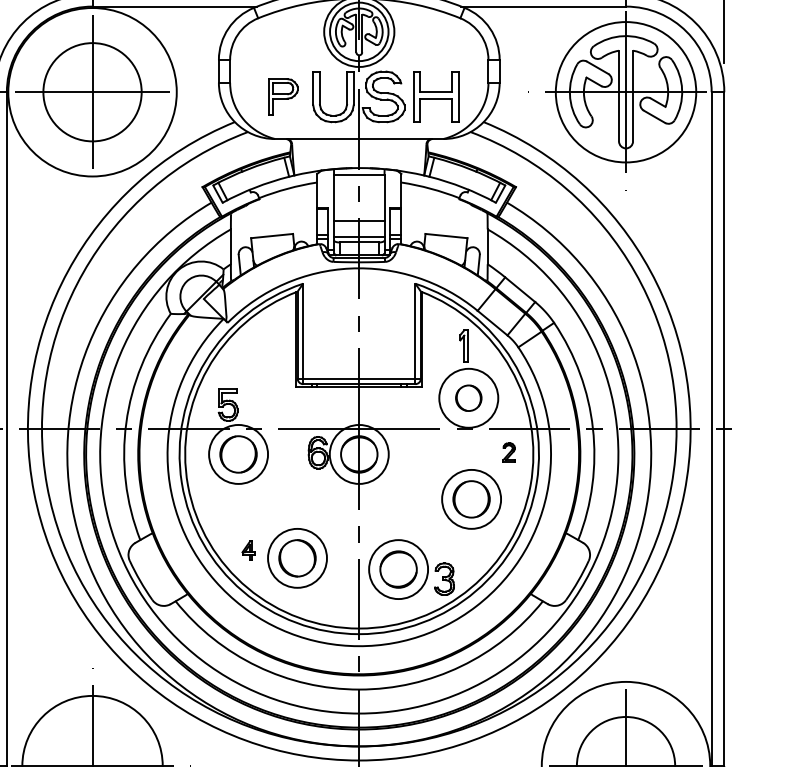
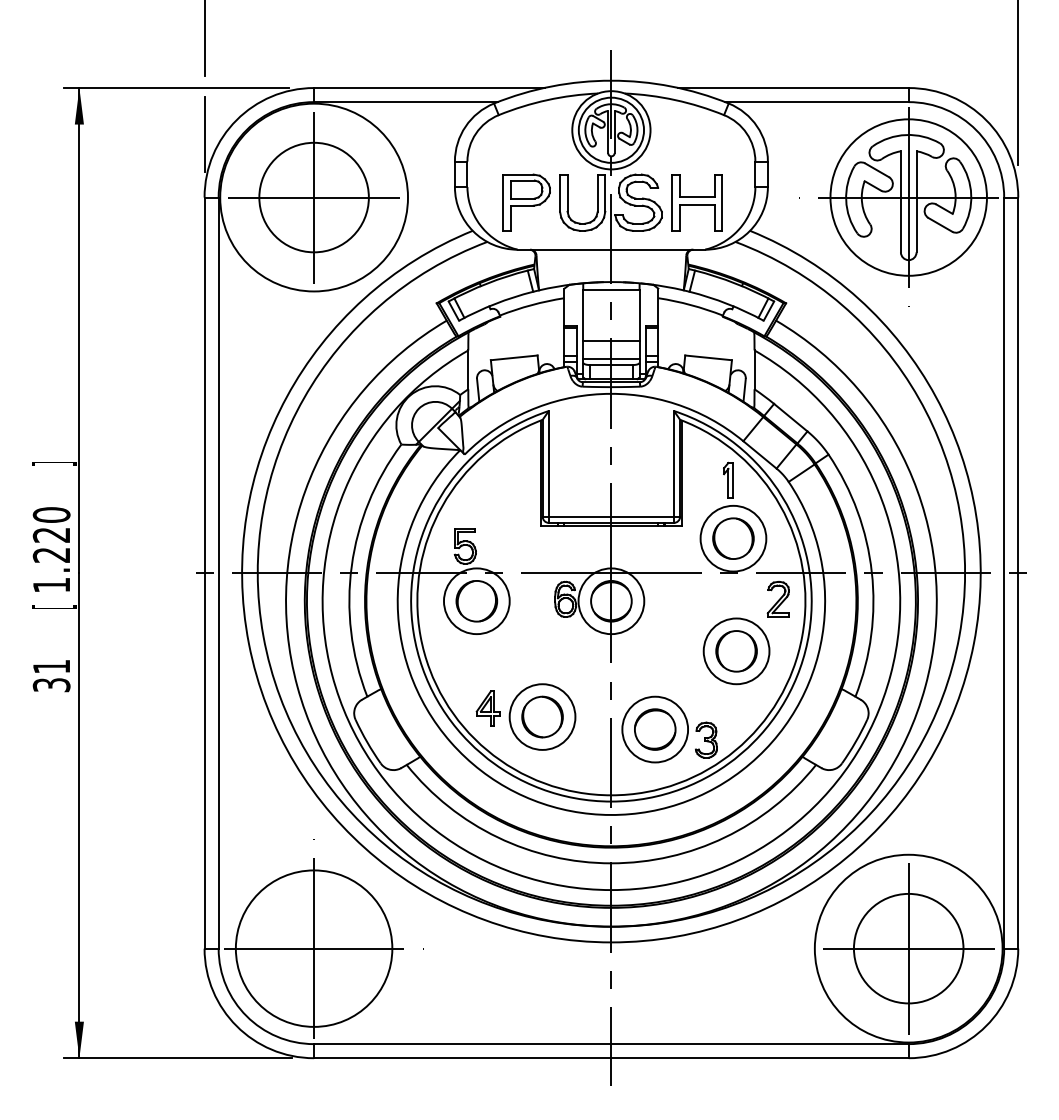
part: (283, 96) -> (526, 202), size x1.43
circle: (468, 398) -> (733, 538), size x1.43
part: (508, 452) -> (777, 599), size x1.67
part: (248, 550) -> (487, 708), size x1.67

